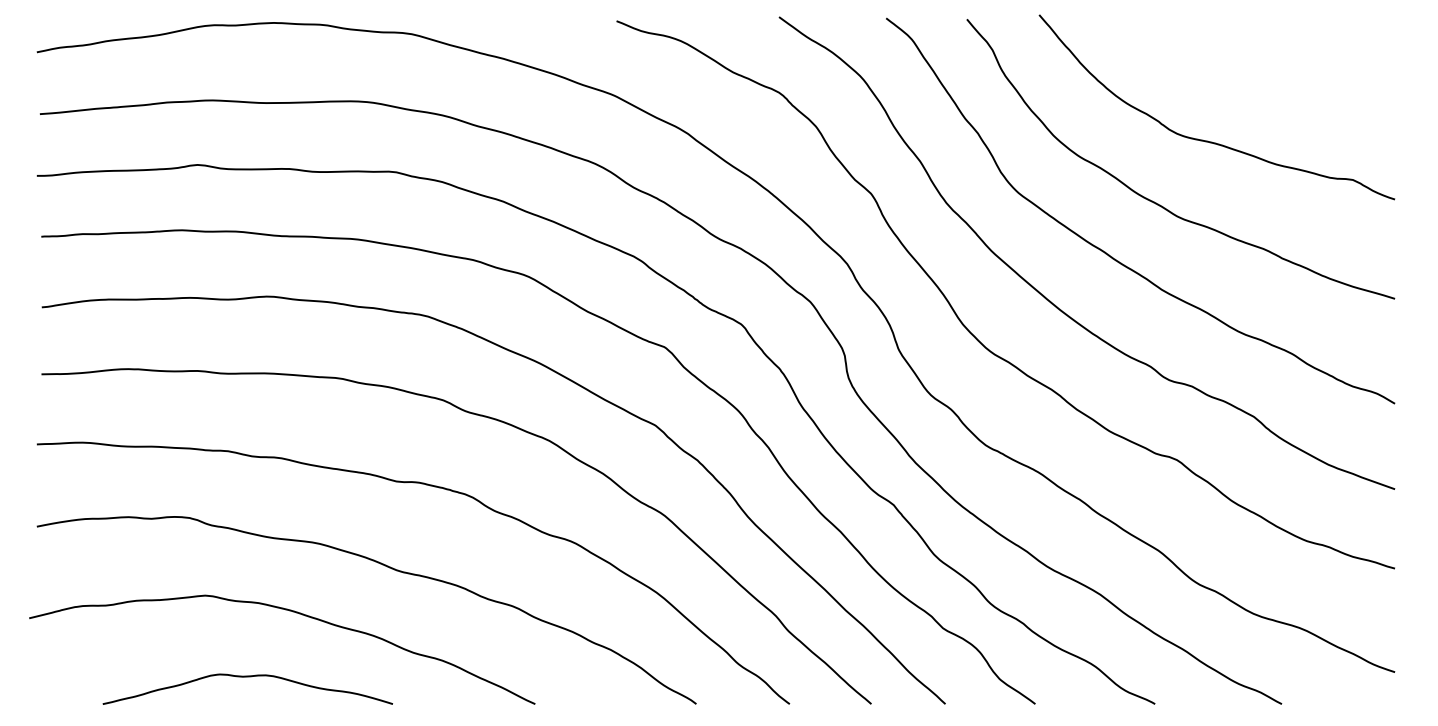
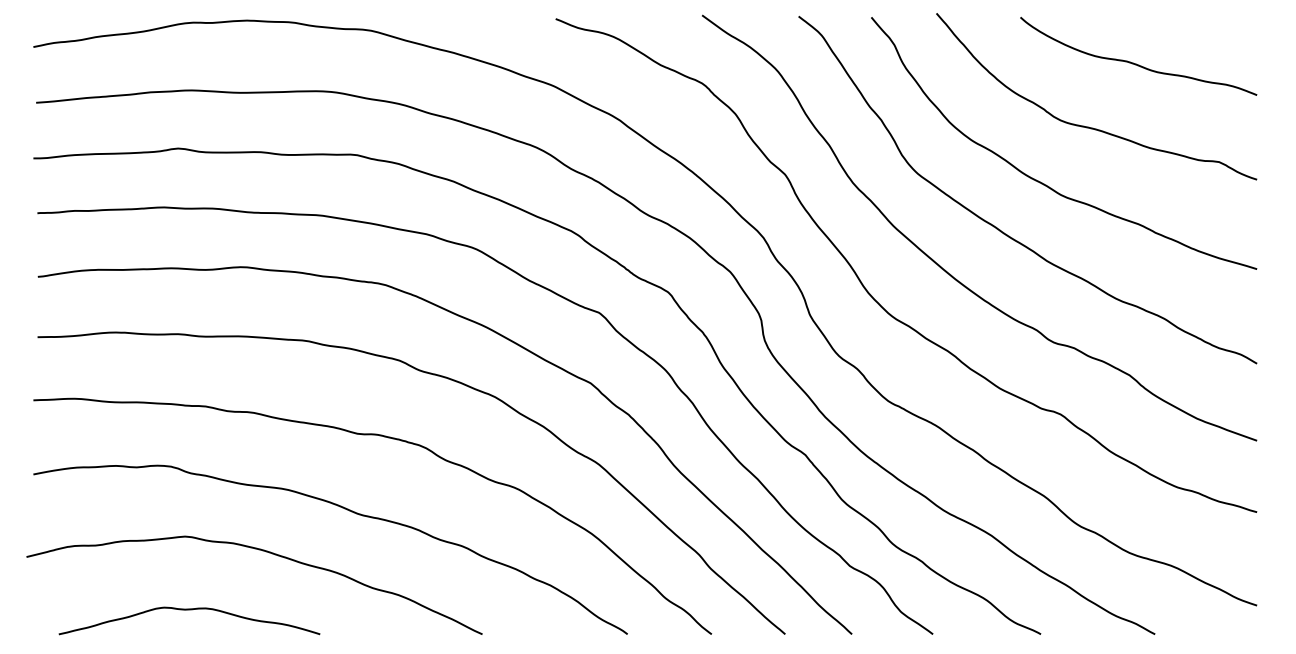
curve: (1261, 70) -> (1136, 63), added
curve: (247, 677) -> (189, 610), moved

